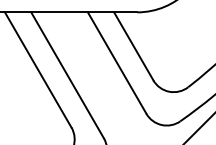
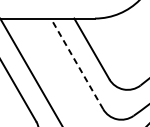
line: (117, 63) -> (77, 64), solid -> dashed

